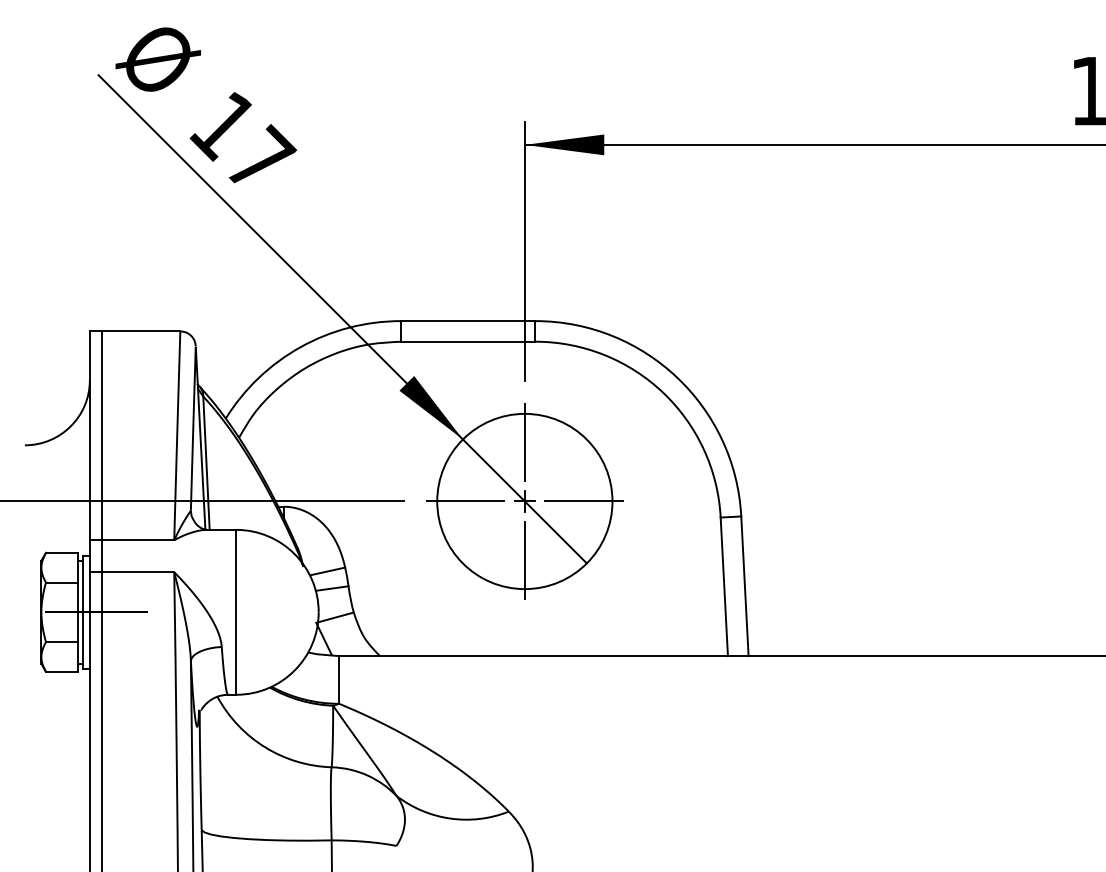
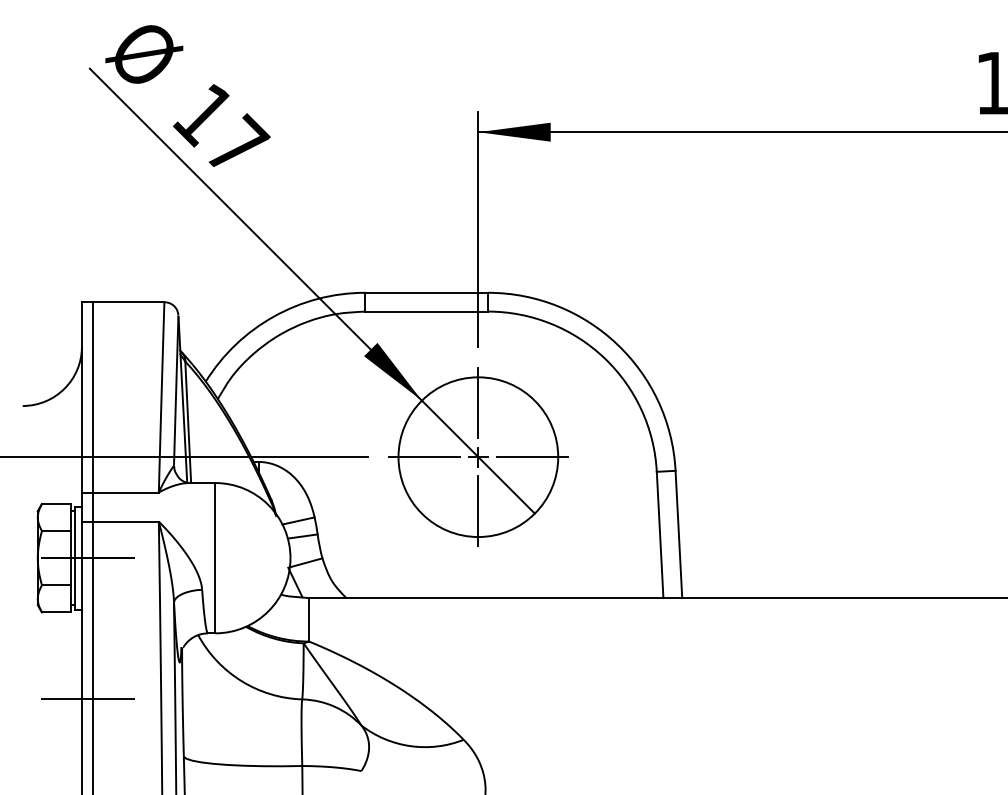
line: (95, 766) -> (87, 698), added

